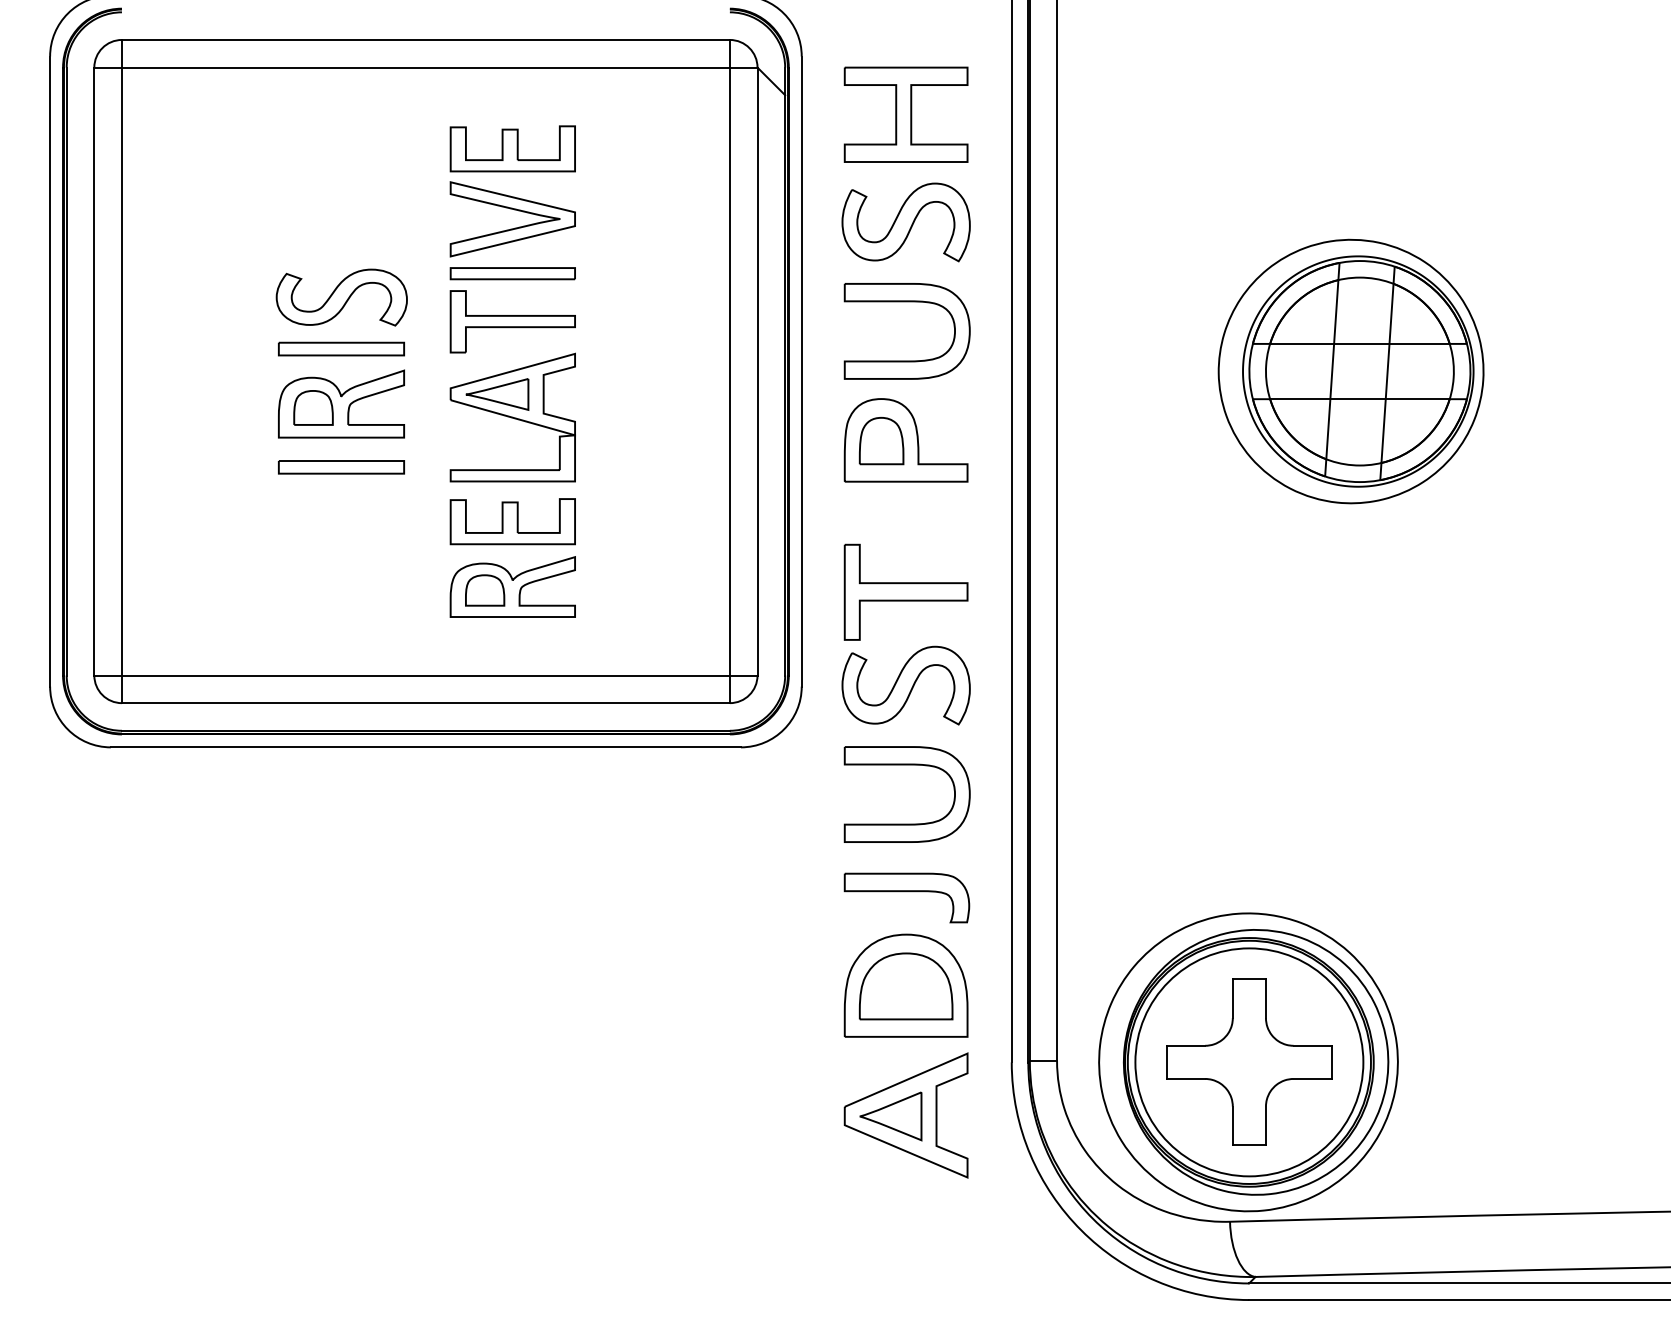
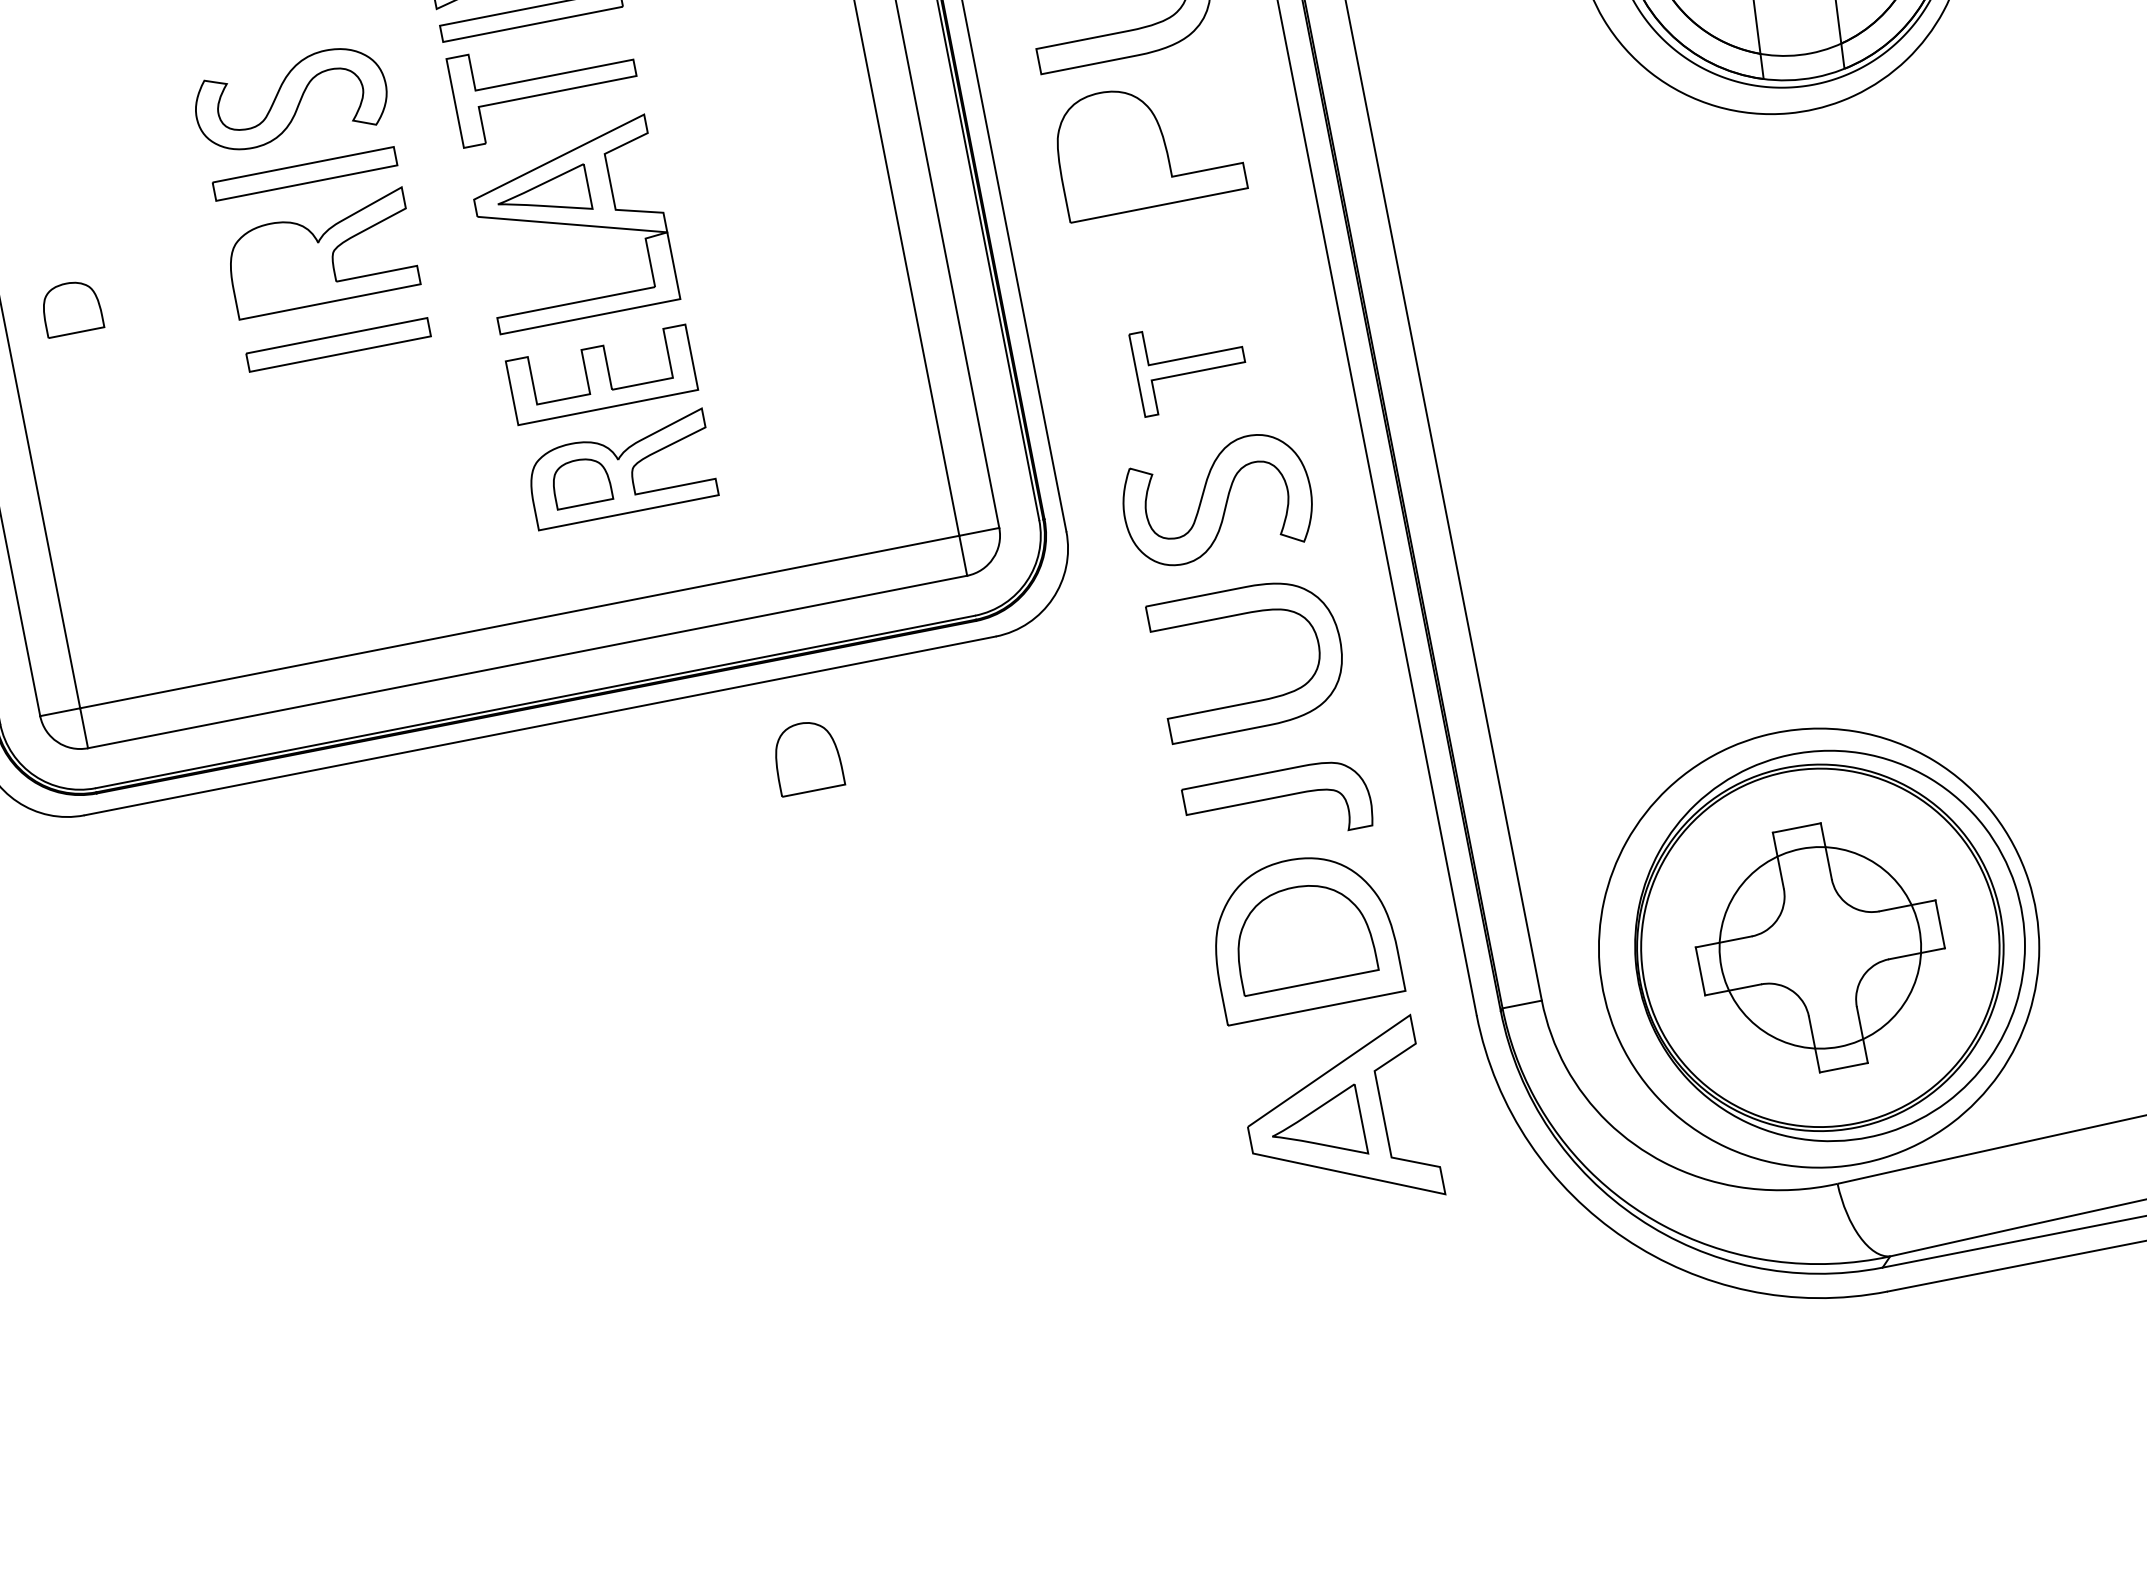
part: (313, 407) -> (71, 307), moved
part: (881, 441) -> (807, 757), moved
part: (905, 591) -> (1189, 364), size x0.6
circle: (1249, 1062) -> (1820, 948), size x0.6

